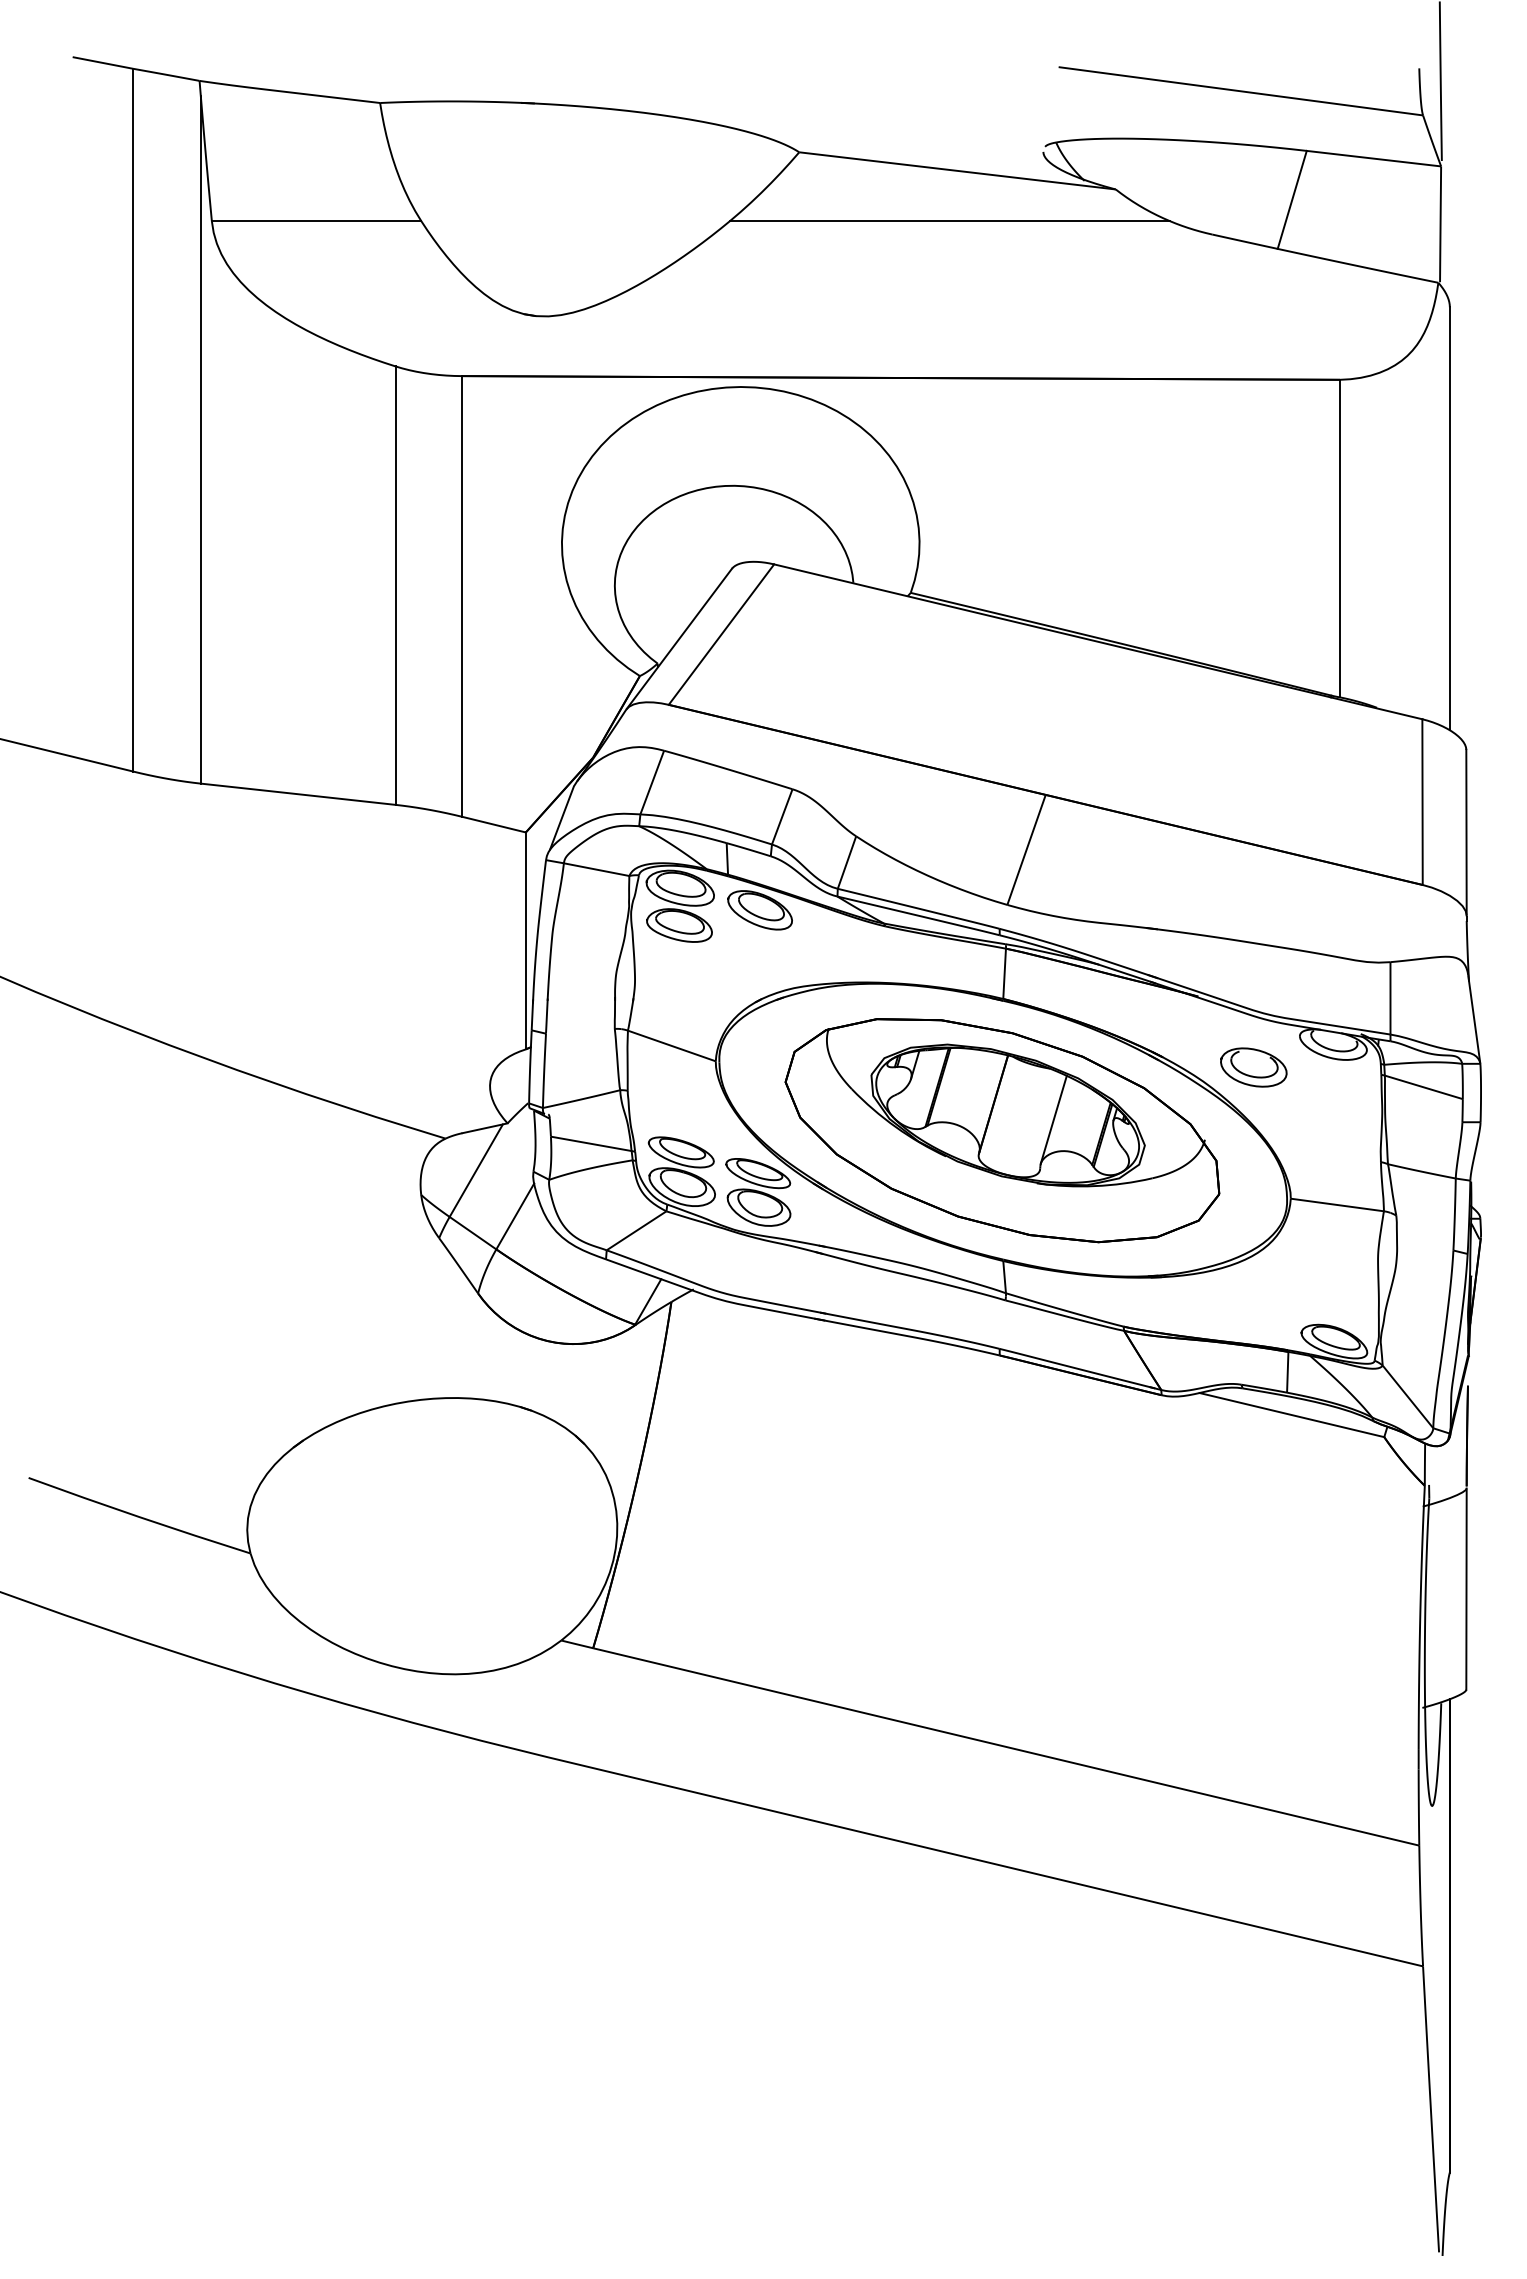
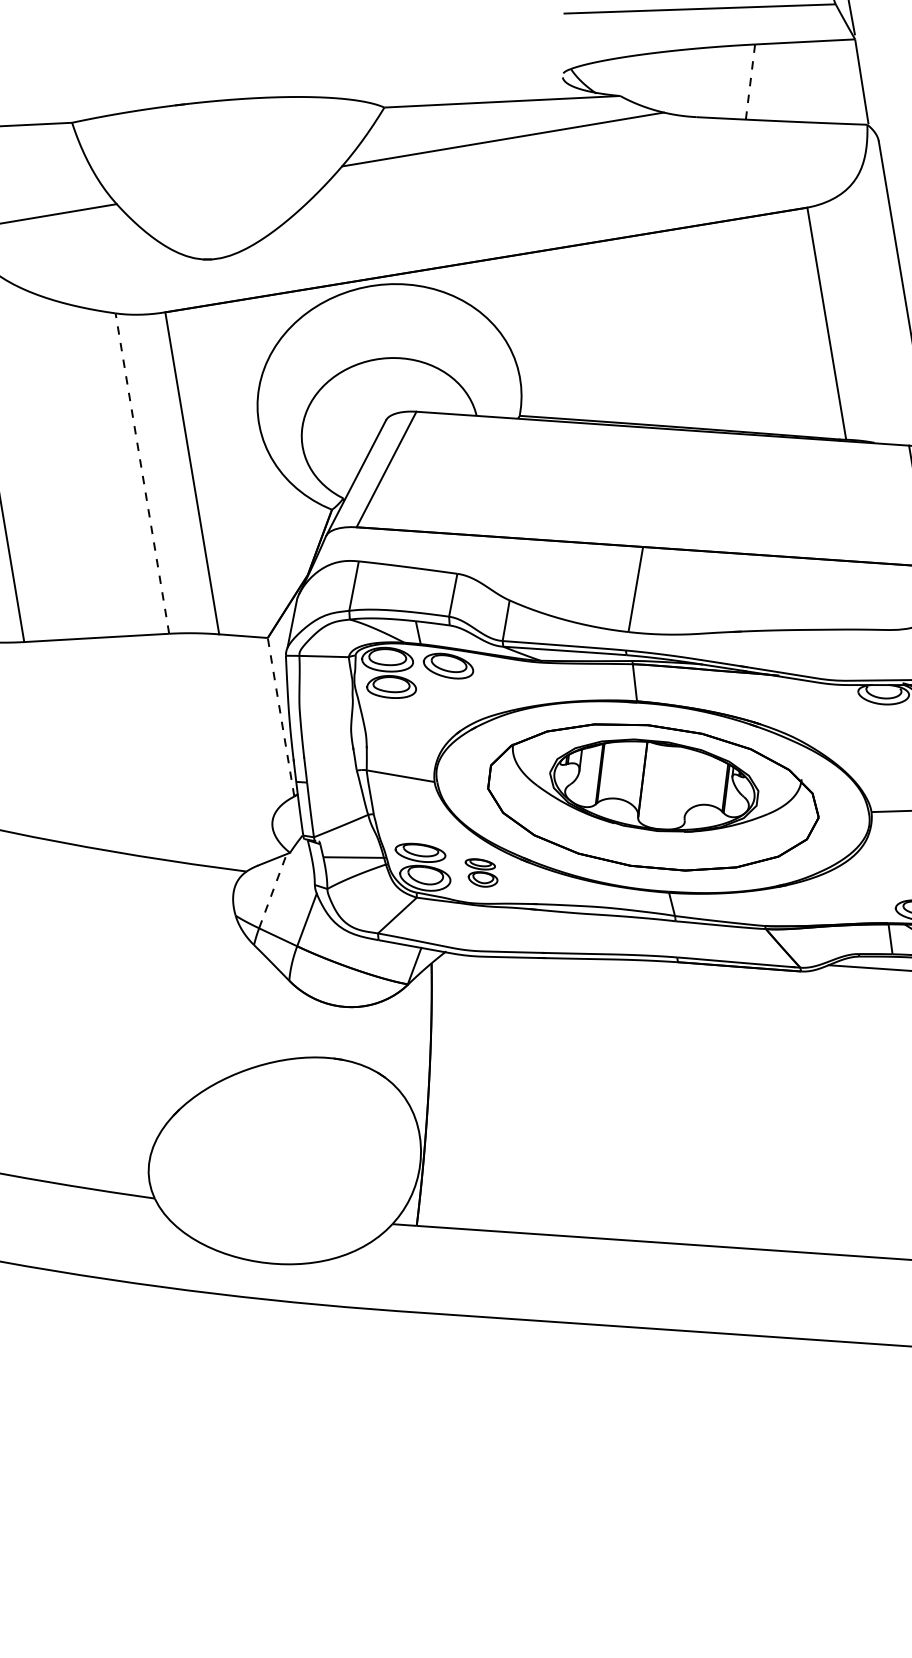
line: (1292, 200) -> (750, 82), solid -> dashed
line: (395, 585) -> (142, 473), solid -> dashed
line: (525, 940) -> (280, 717), solid -> dashed
part: (1253, 1067) -> (828, 720), removed
line: (1053, 1119) -> (688, 783), removed
line: (476, 1170) -> (273, 891), solid -> dashed
part: (758, 1192) -> (481, 872), size x0.6

